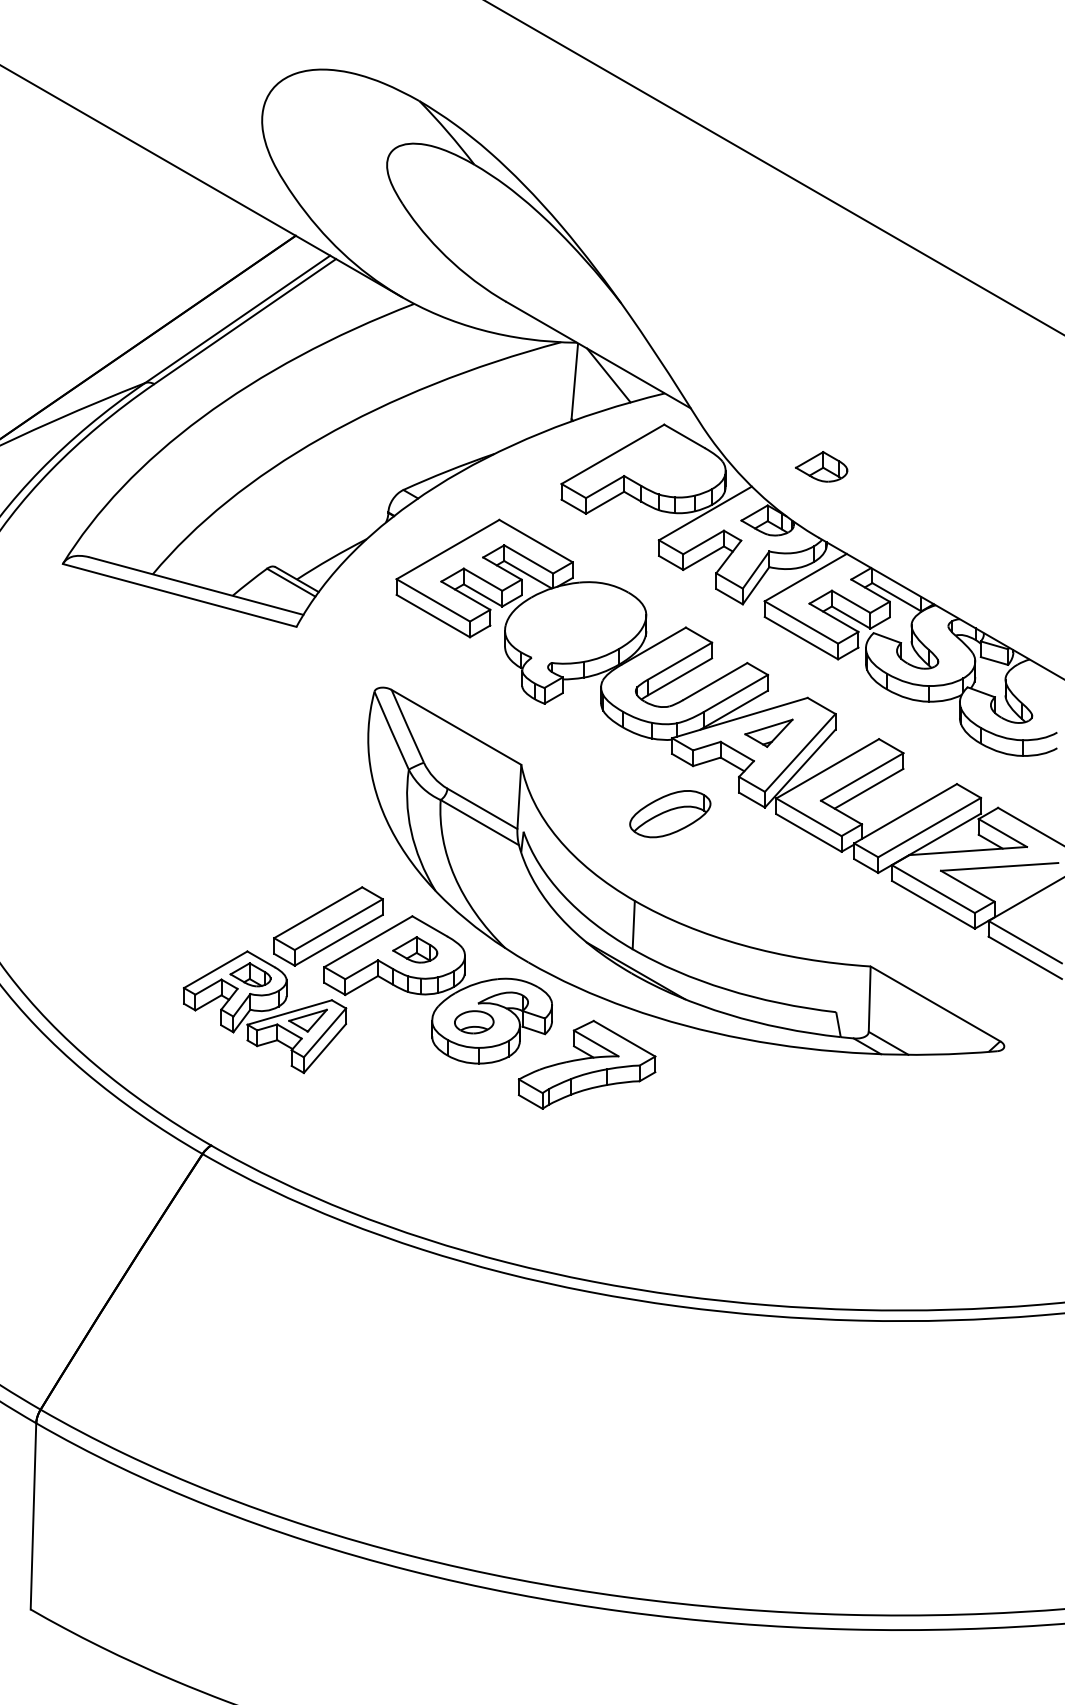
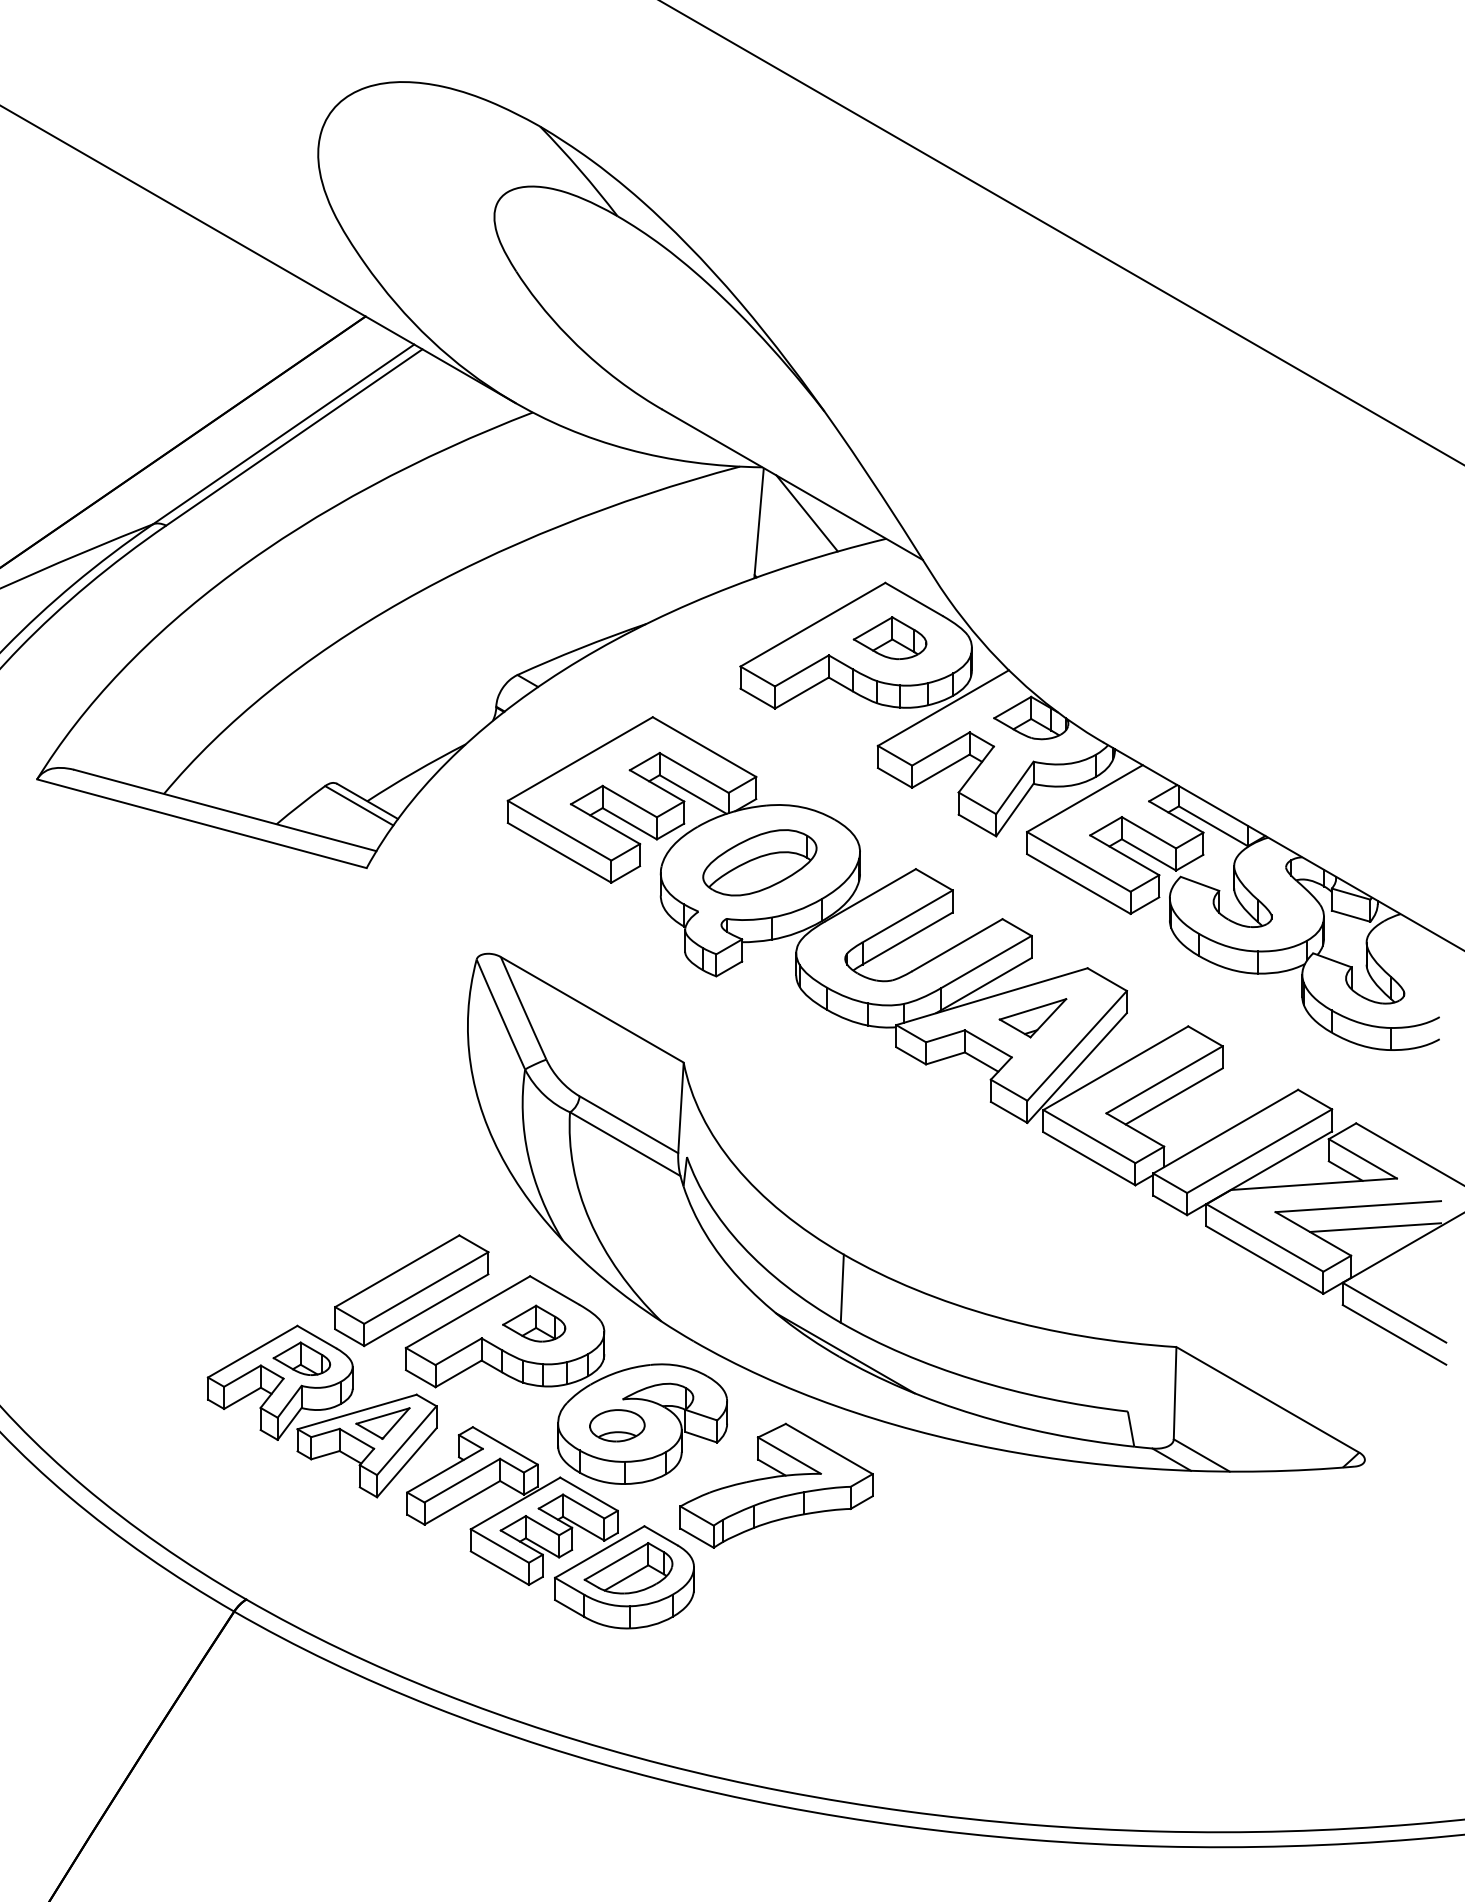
part: (821, 466) -> (889, 637), moved
part: (670, 814) -> (760, 863), moved
line: (1011, 881) -> (1375, 1227), added
part: (426, 1094) -> (550, 1527), added

